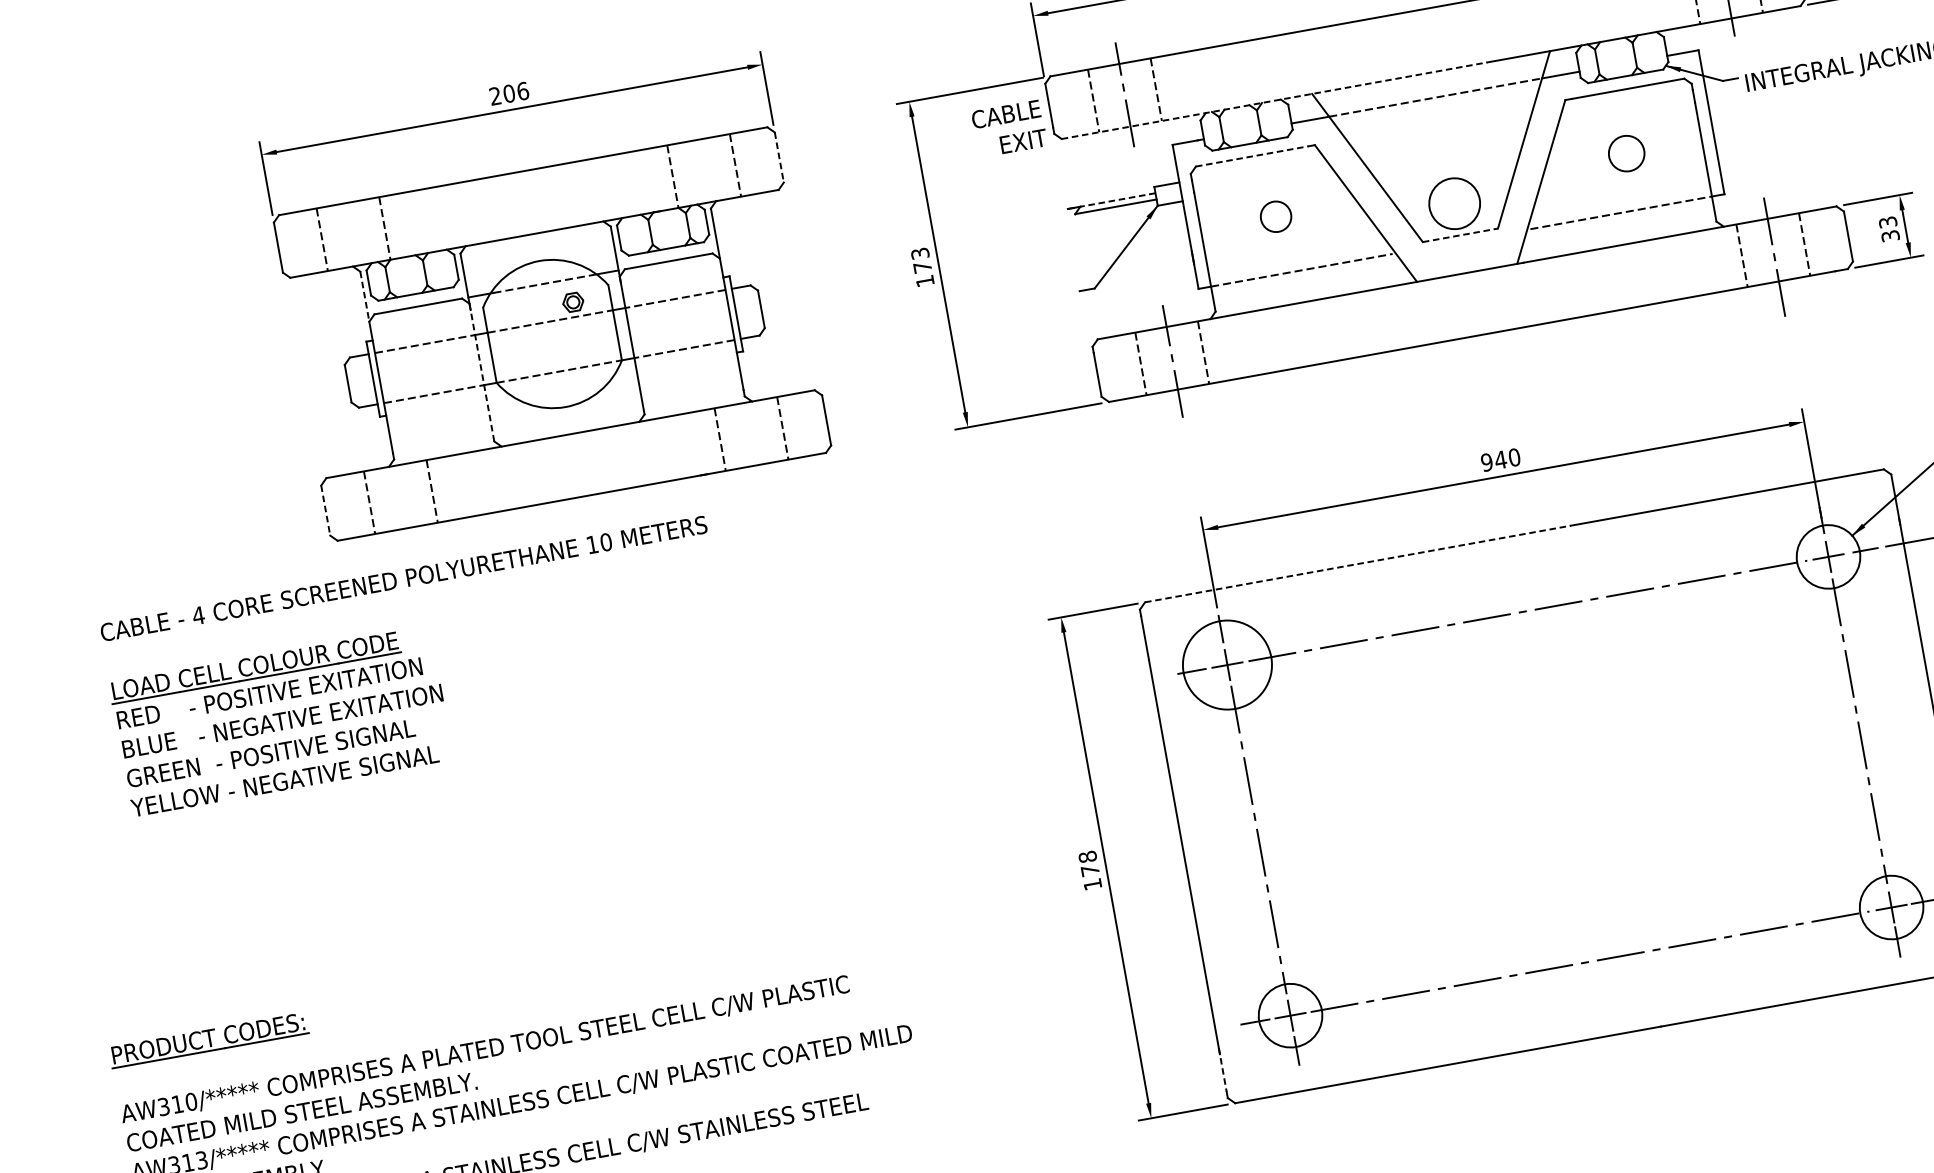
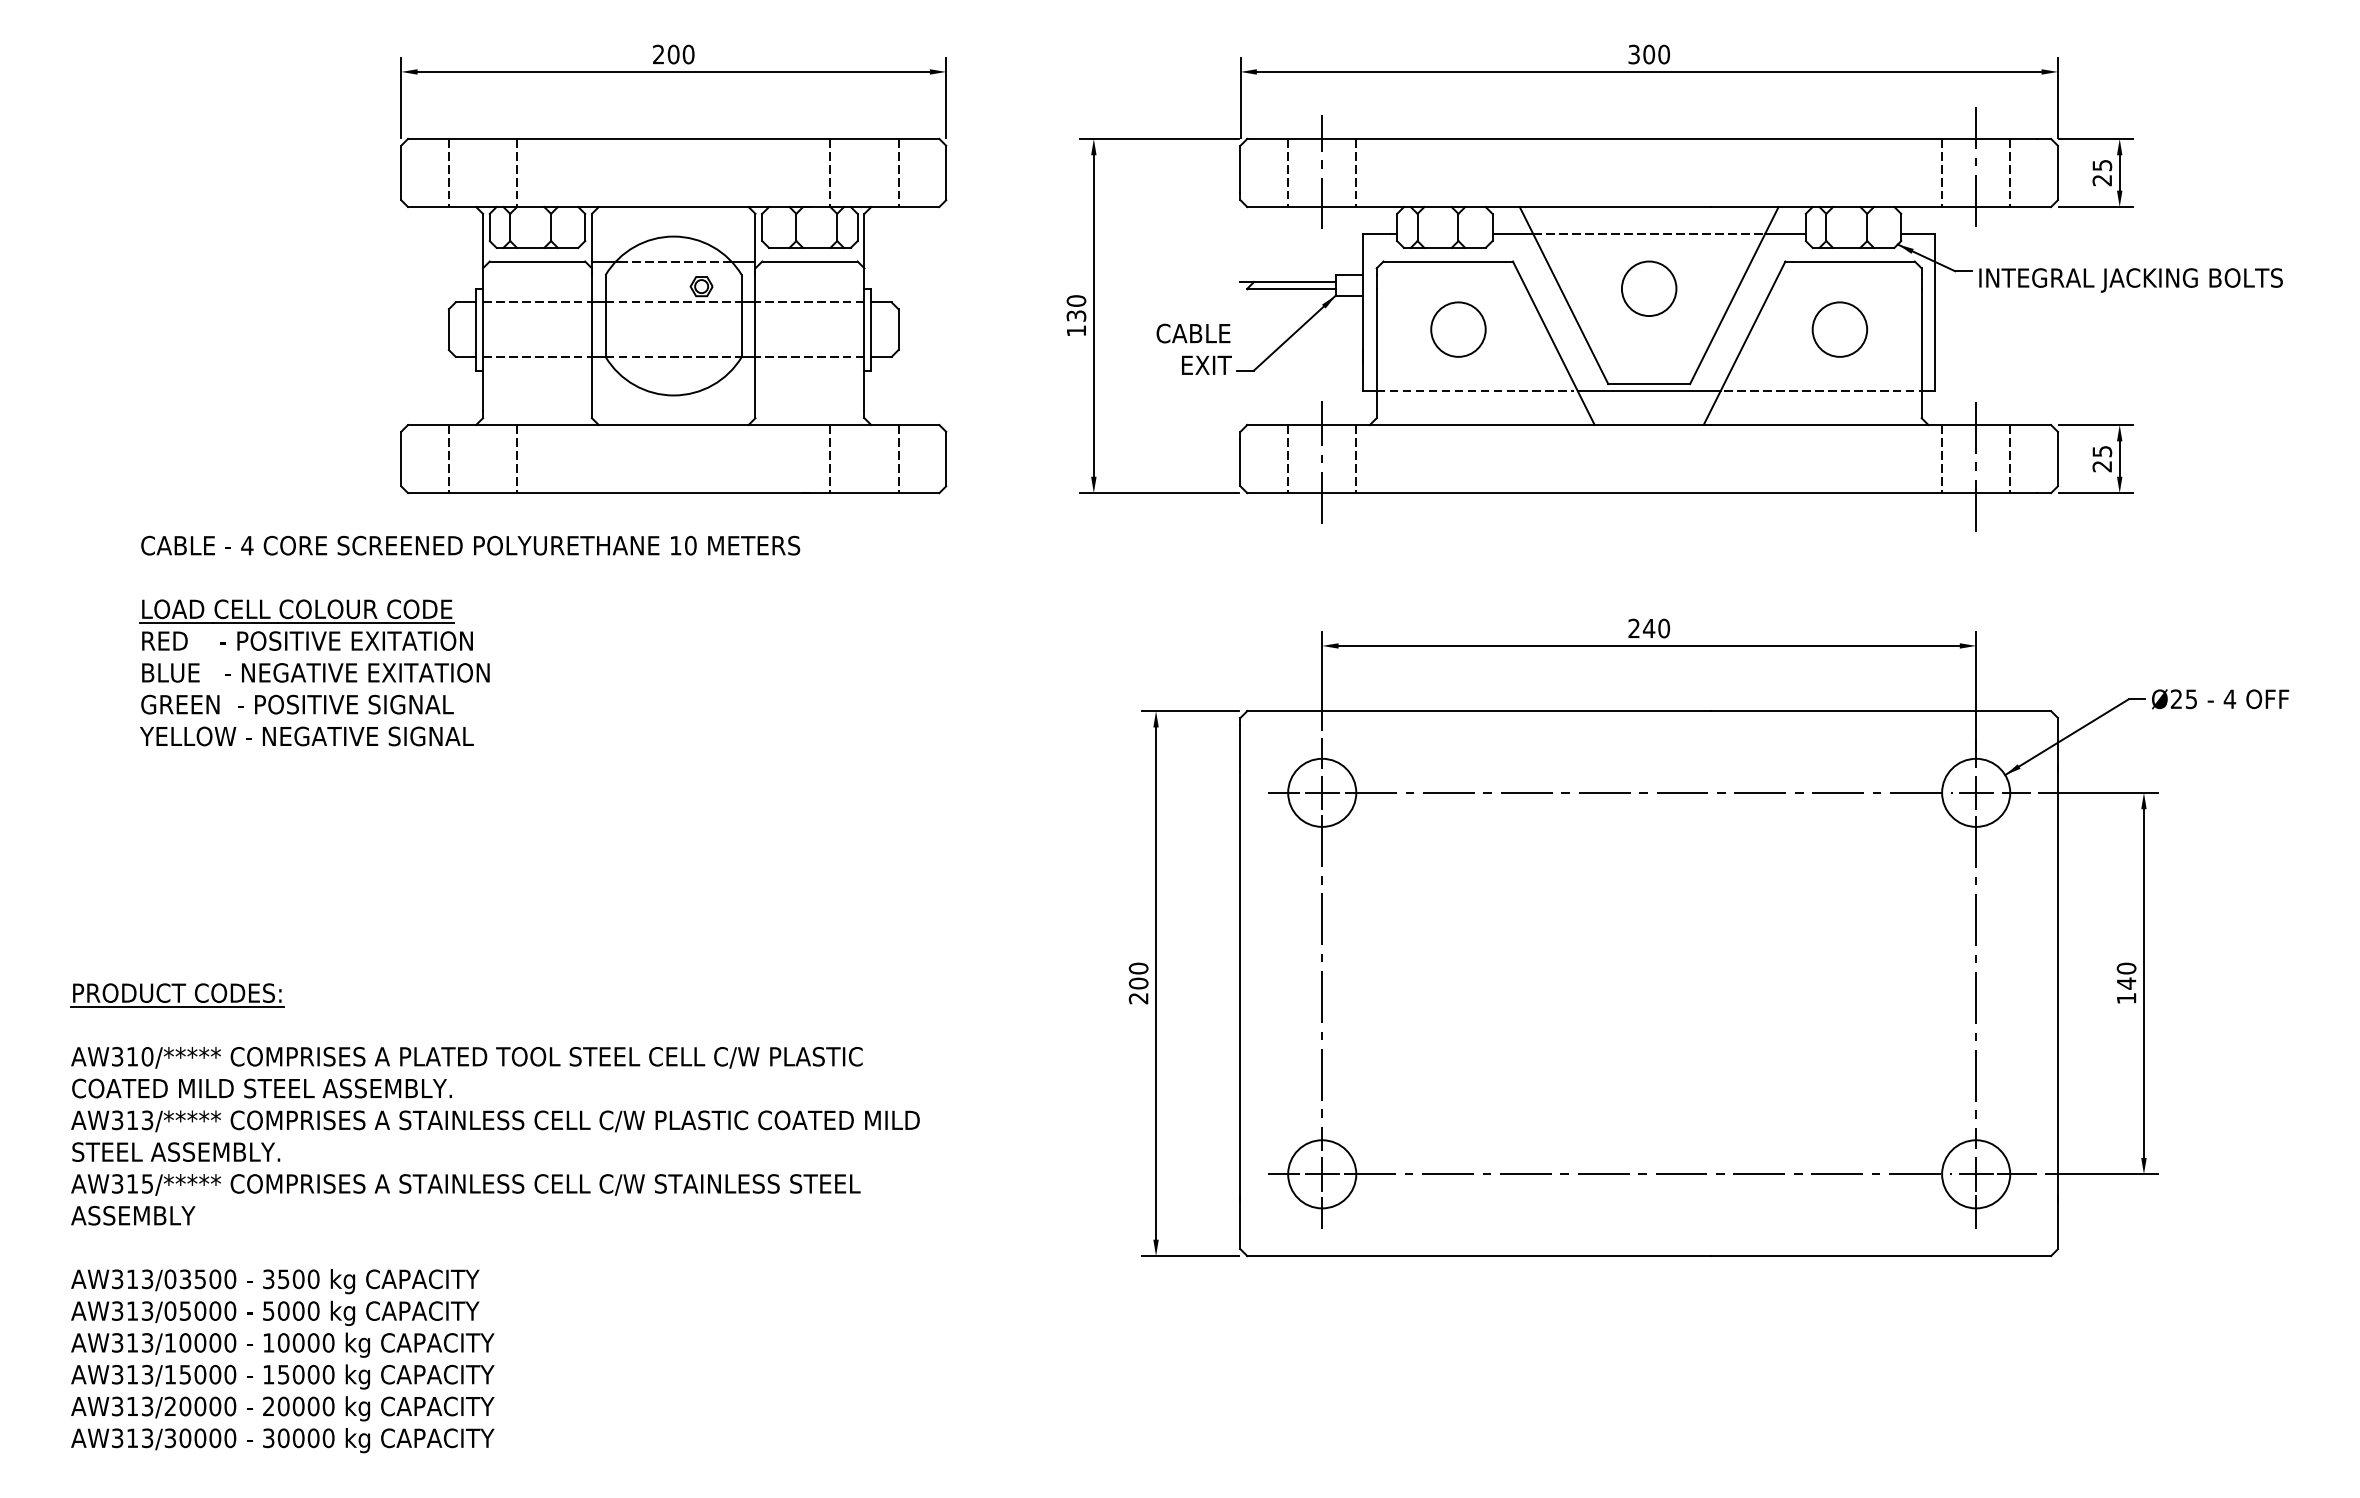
text: (522, 91) -> (688, 54), 206 -> 200
line: (1274, 101) -> (1478, 207), dashed -> solid
text: (1008, 128) -> (1193, 348), moved
circle: (1626, 153) -> (1839, 329), size x1.43
line: (1252, 156) -> (1445, 261), dashed -> solid
line: (779, 157) -> (946, 173), dashed -> solid
line: (1111, 200) -> (1288, 281), dashed -> solid
circle: (1454, 203) -> (1649, 288), moved
circle: (1276, 216) -> (1458, 329), size x1.67
text: (1889, 229) -> (2102, 459), 33 -> 25
line: (1460, 235) -> (1649, 384), dashed -> solid
line: (1460, 241) -> (1648, 390), added
text: (921, 260) -> (1076, 308), 173 -> 130
line: (364, 297) -> (482, 241), dashed -> solid
line: (481, 372) -> (591, 343), dashed -> solid
text: (1486, 462) -> (1633, 628), 940 -> 240
line: (326, 510) -> (401, 459), dashed -> solid
line: (1357, 564) -> (1478, 711), dashed -> solid
circle: (1227, 664) -> (1322, 792), size x0.71
text: (1090, 870) -> (1138, 983), 178 -> 200
line: (1222, 1069) -> (1240, 1218), dashed -> solid

